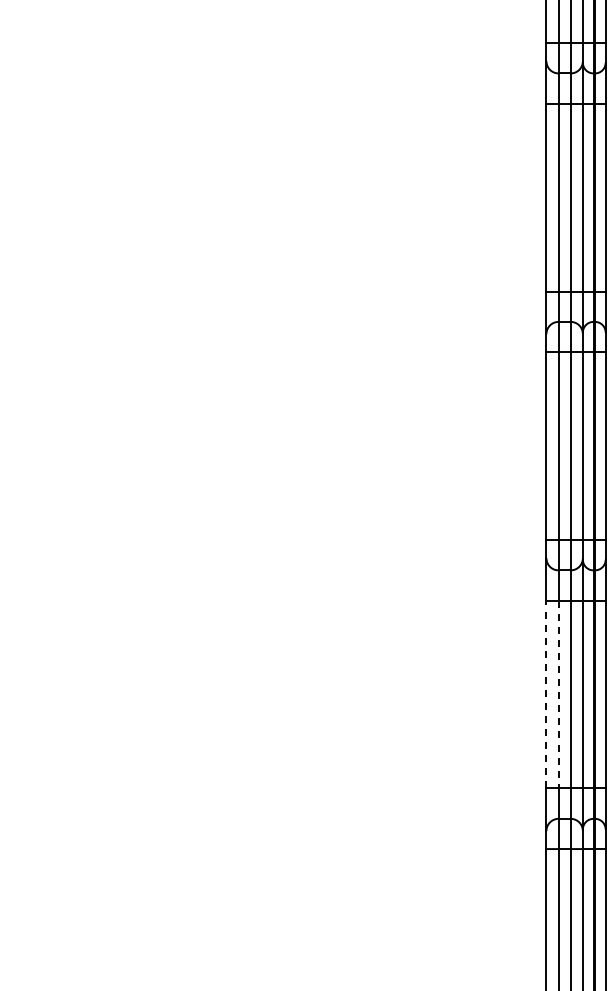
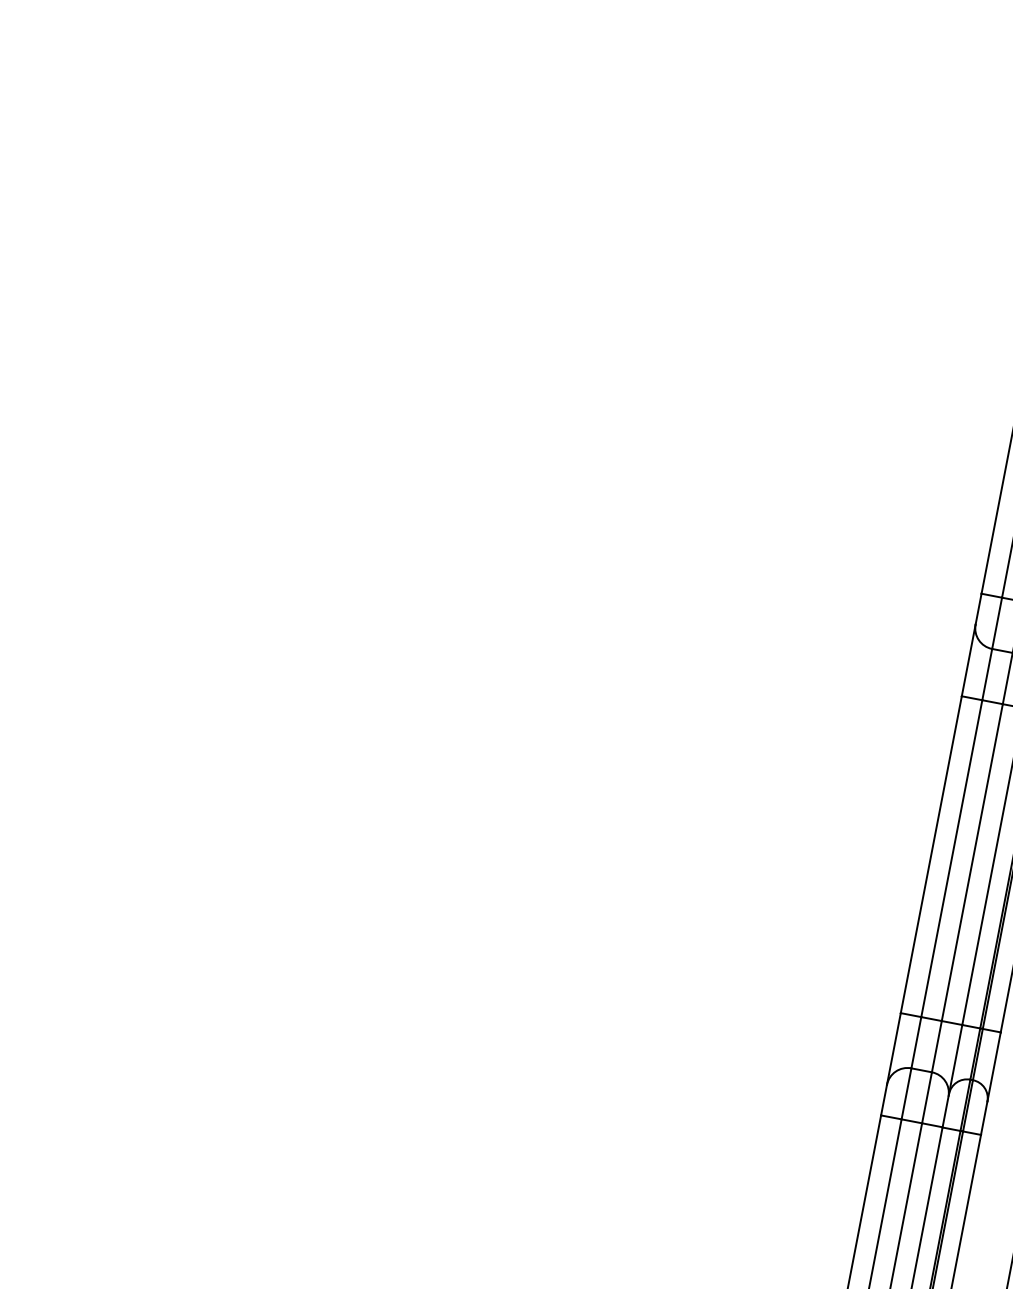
line: (546, 694) -> (931, 854), dashed -> solid
line: (558, 694) -> (951, 858), dashed -> solid

